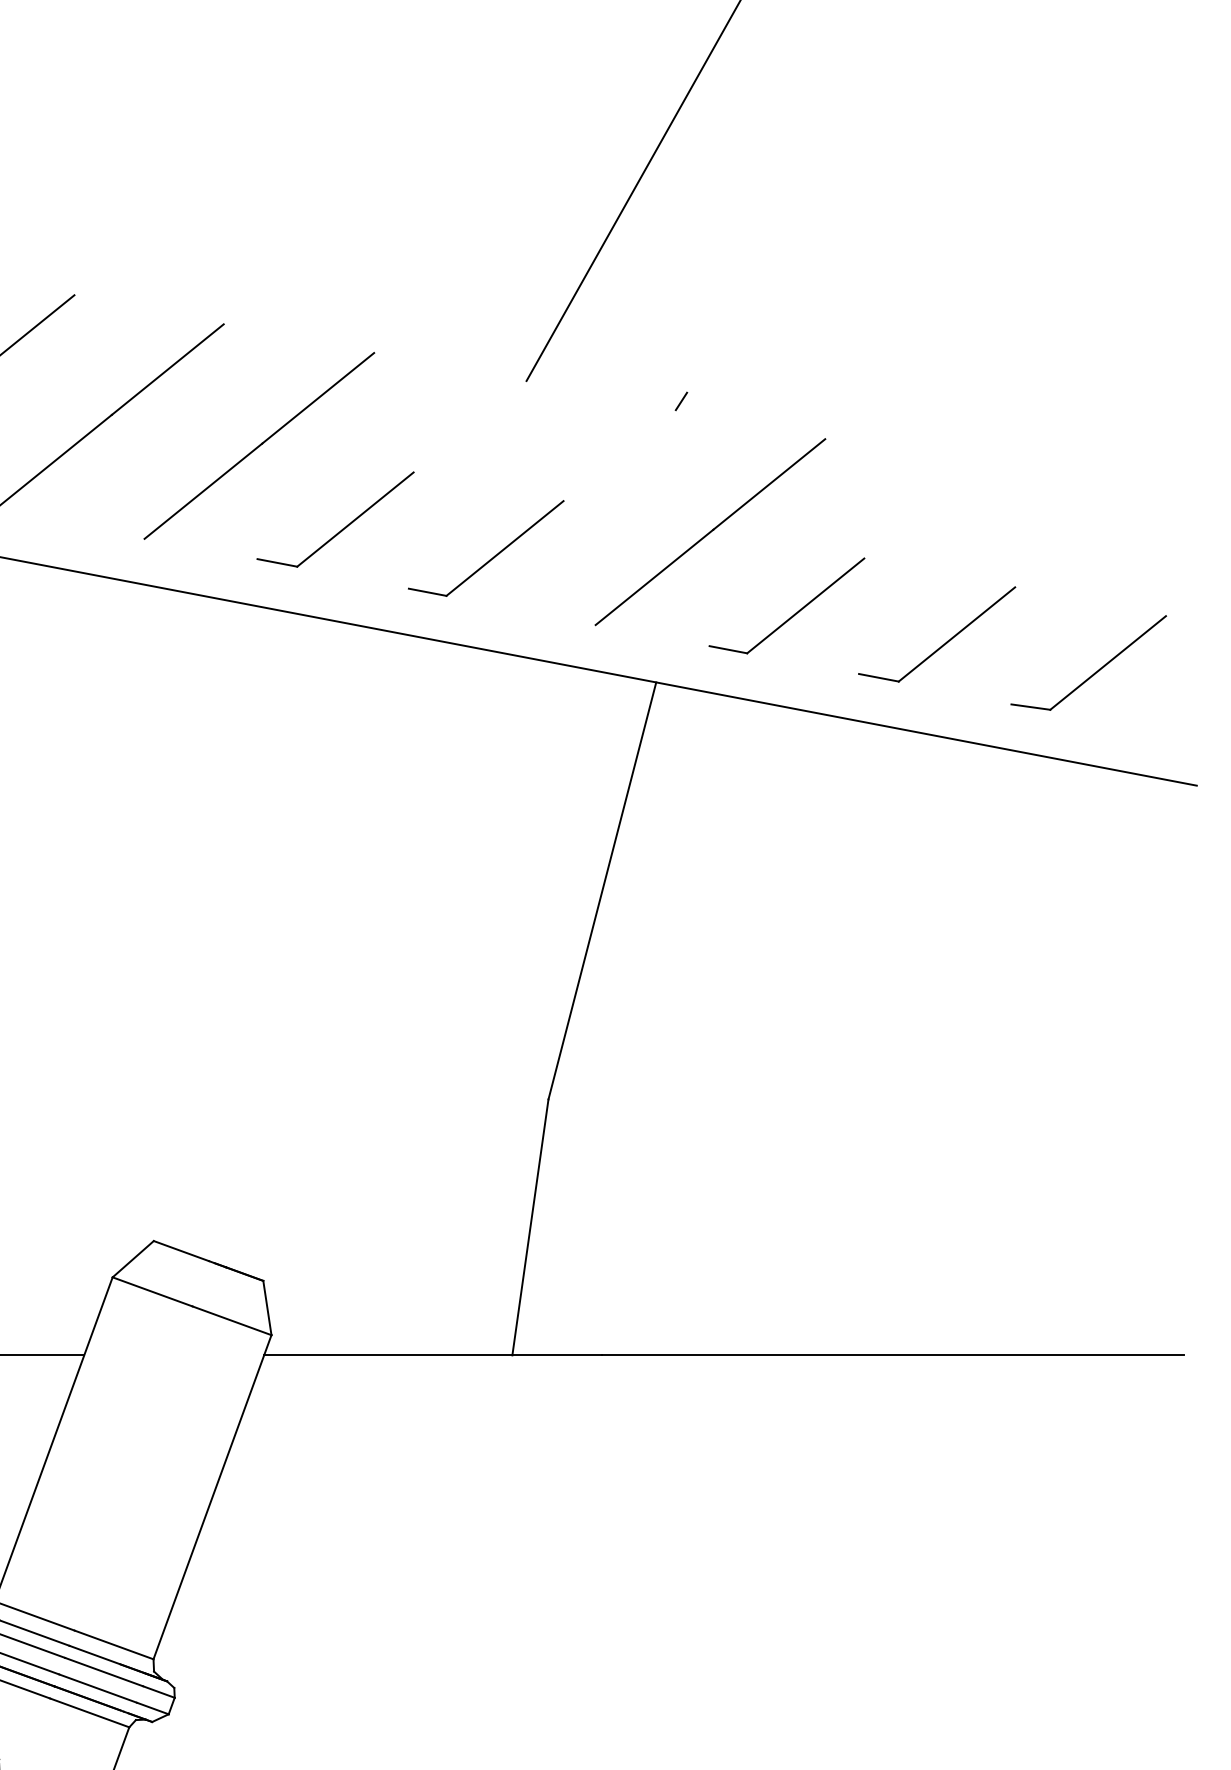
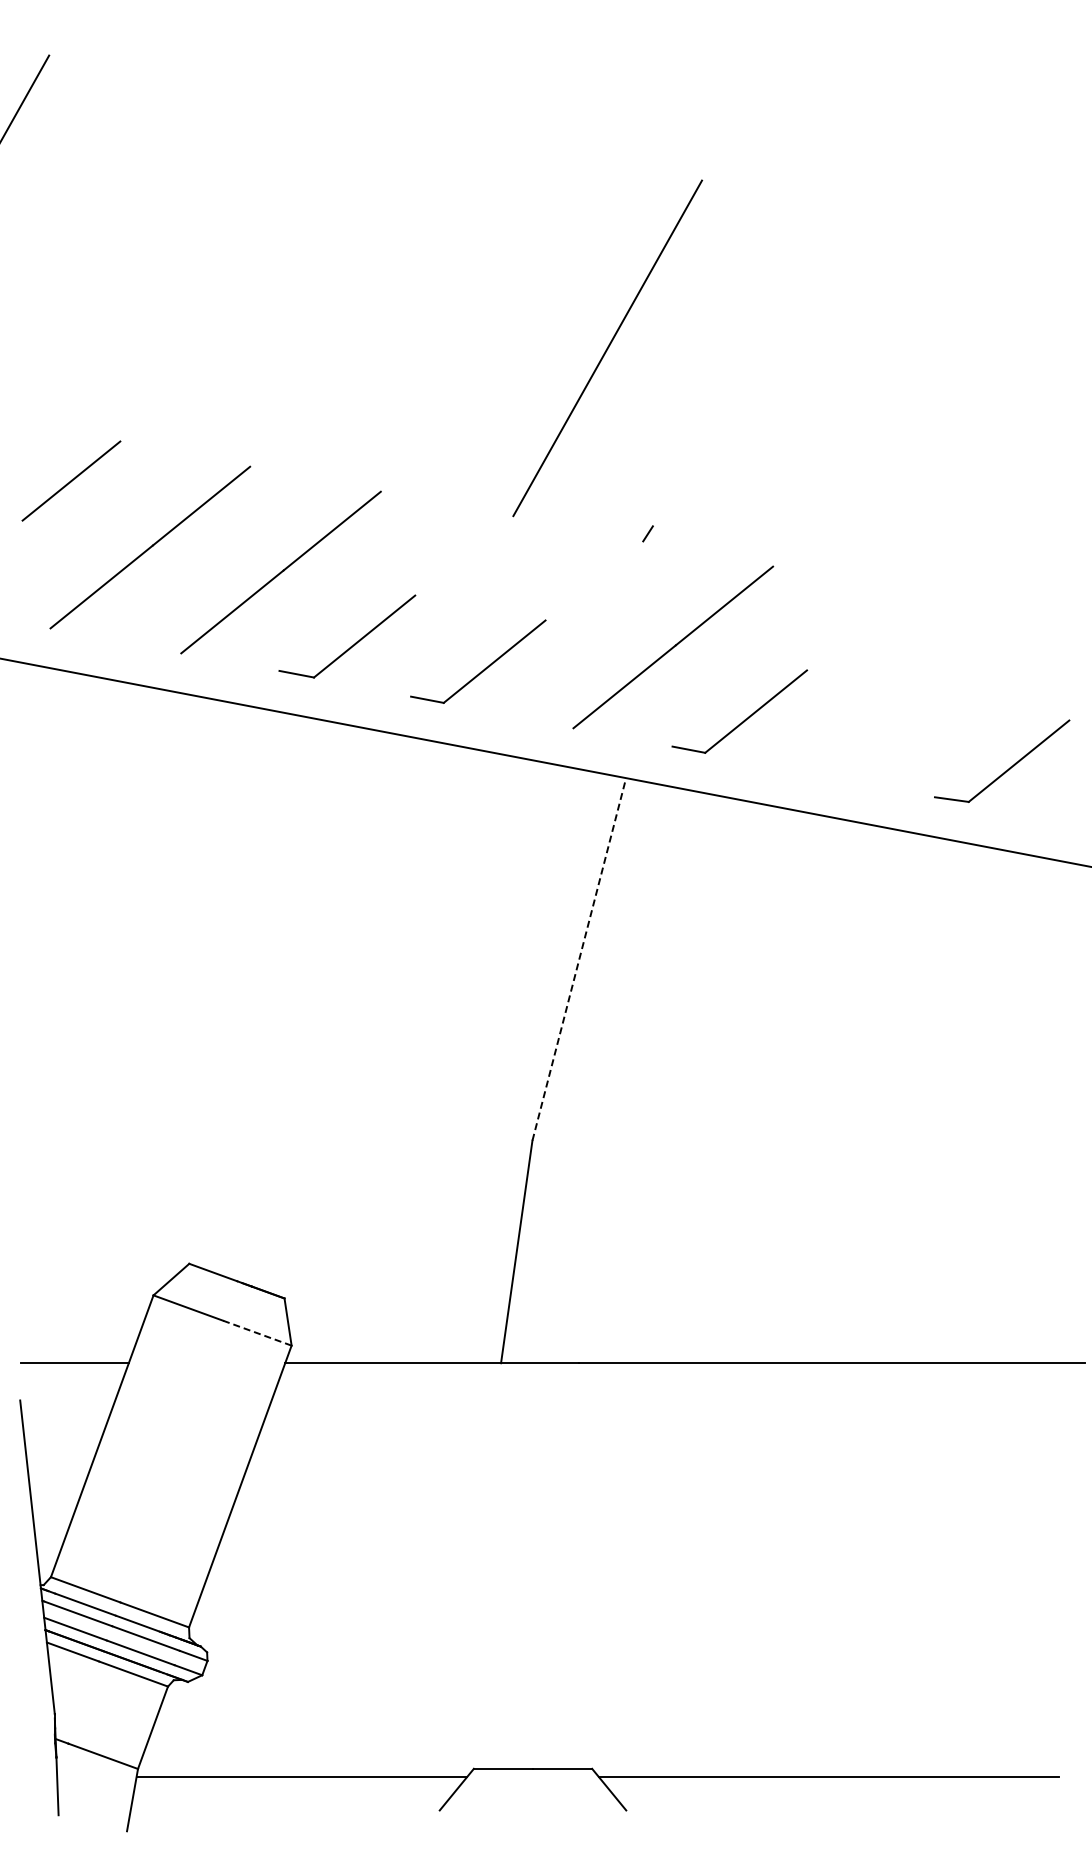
part: (941, 644) -> (874, 745), removed
line: (602, 889) -> (579, 958), solid -> dashed
line: (231, 1321) -> (256, 1333), solid -> dashed

